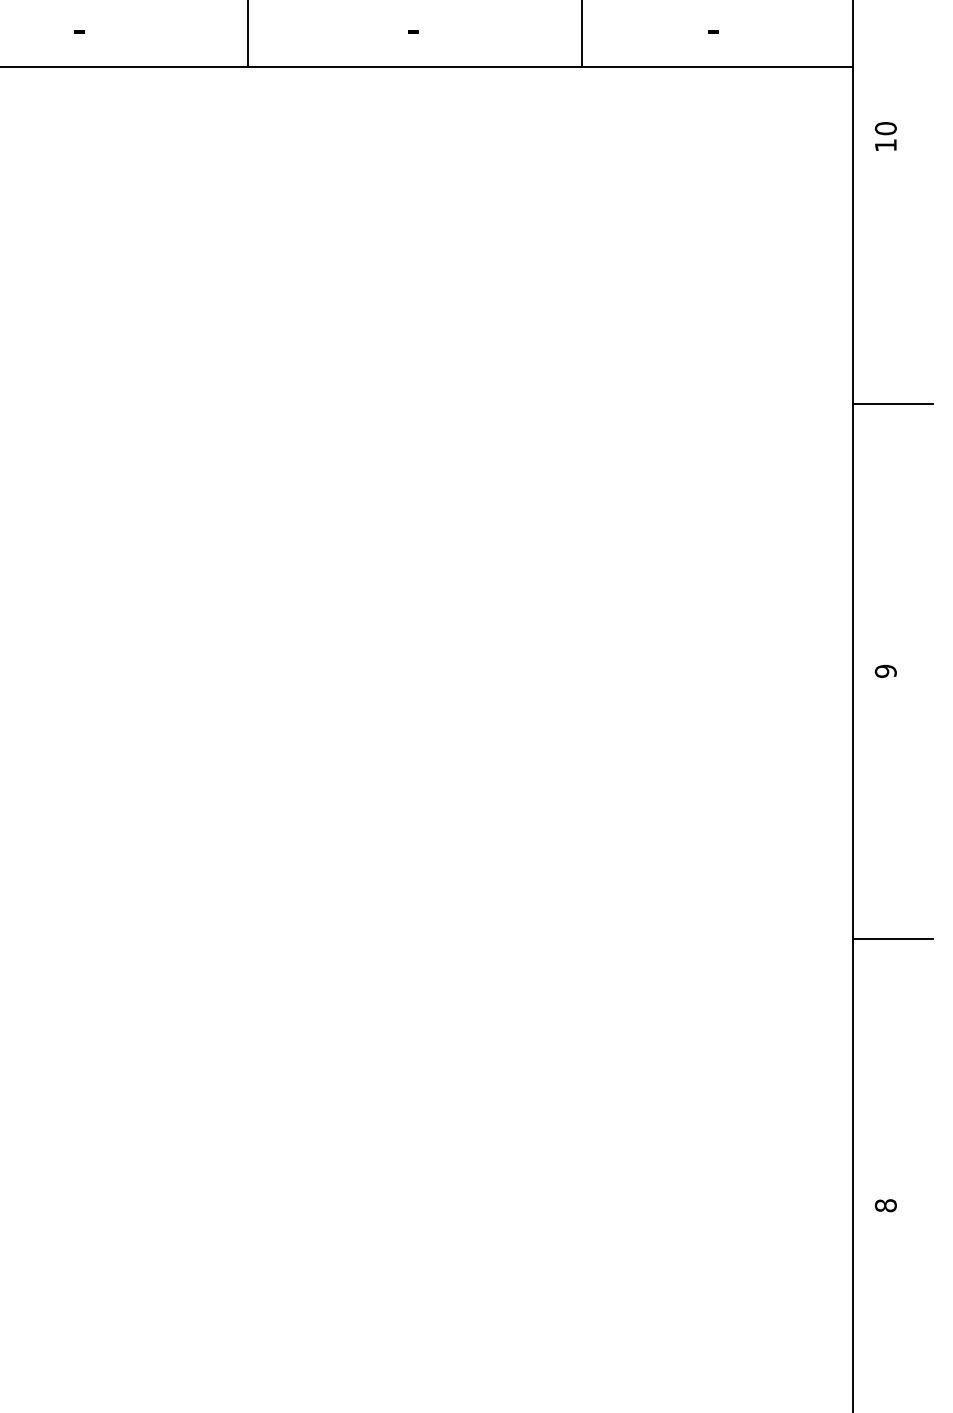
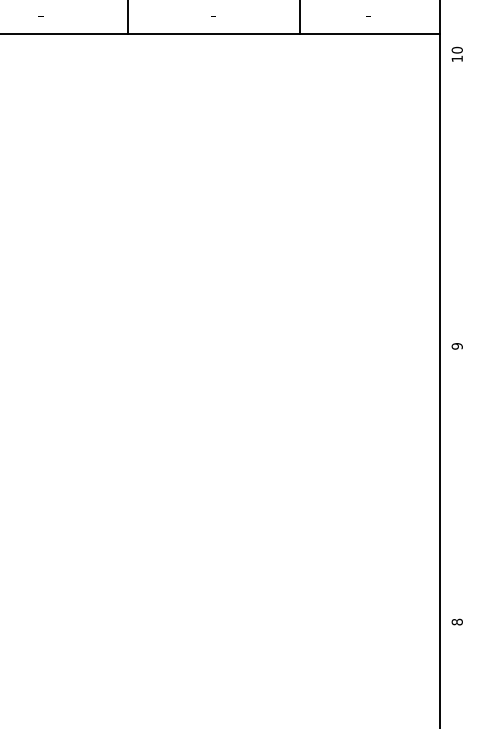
text: (884, 134) -> (456, 53), moved
line: (892, 404) -> (460, 208), removed
line: (892, 939) -> (460, 484), removed

